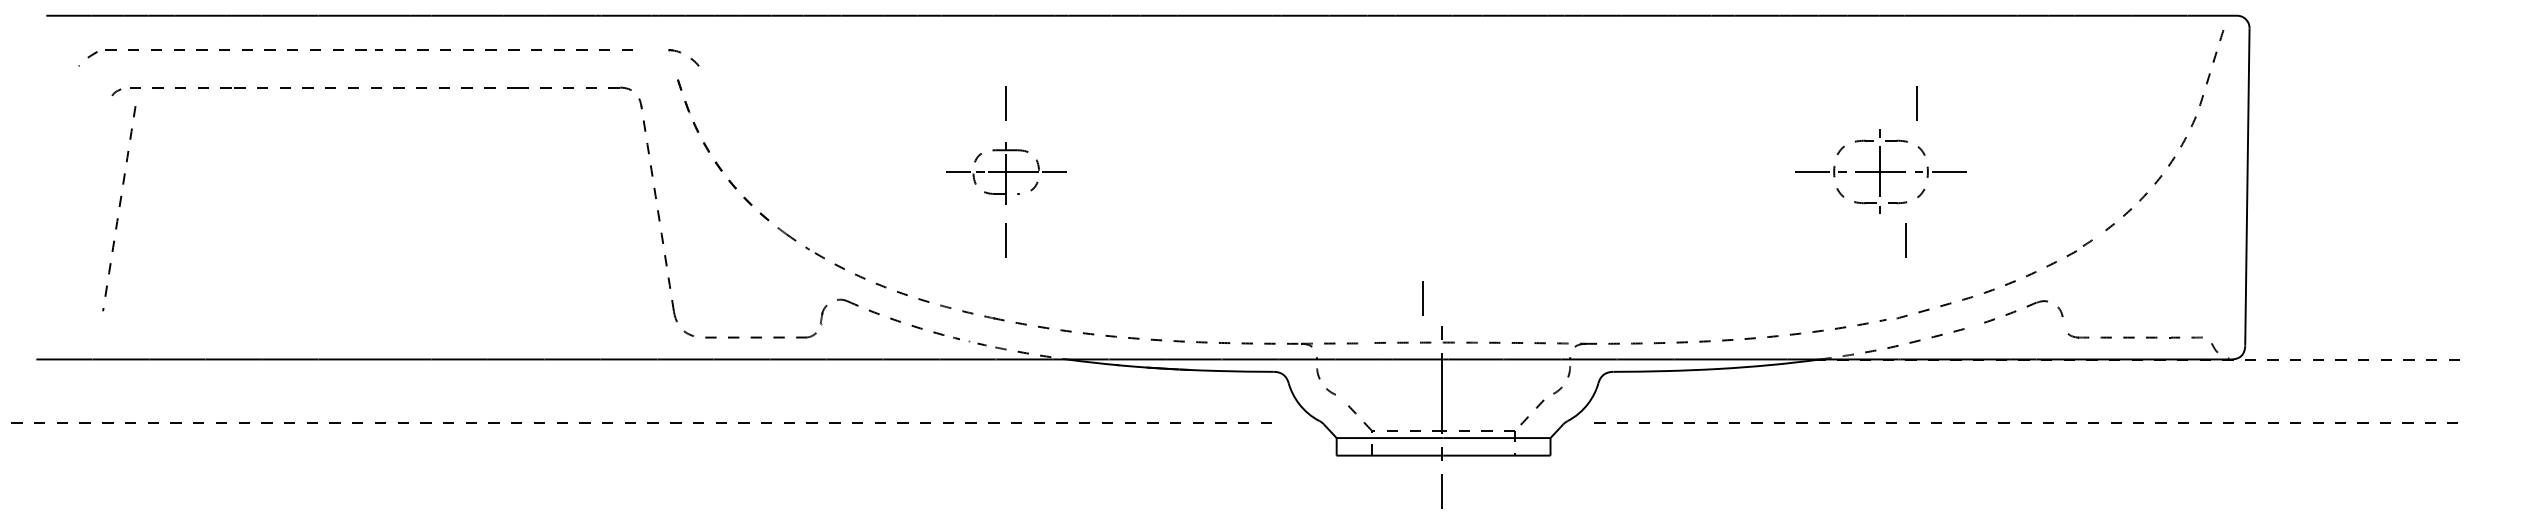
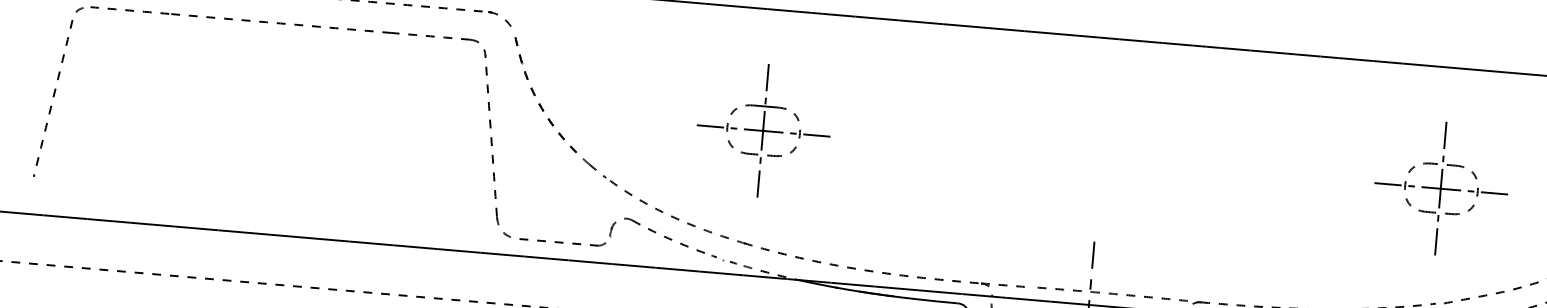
part: (683, 57) -> (499, 18), moved
line: (1916, 103) -> (1444, 135), moved
part: (1006, 172) -> (763, 131), size x1.43
part: (119, 208) -> (53, 98), moved
line: (1905, 240) -> (1435, 241), moved
line: (1422, 298) -> (1092, 255), moved

